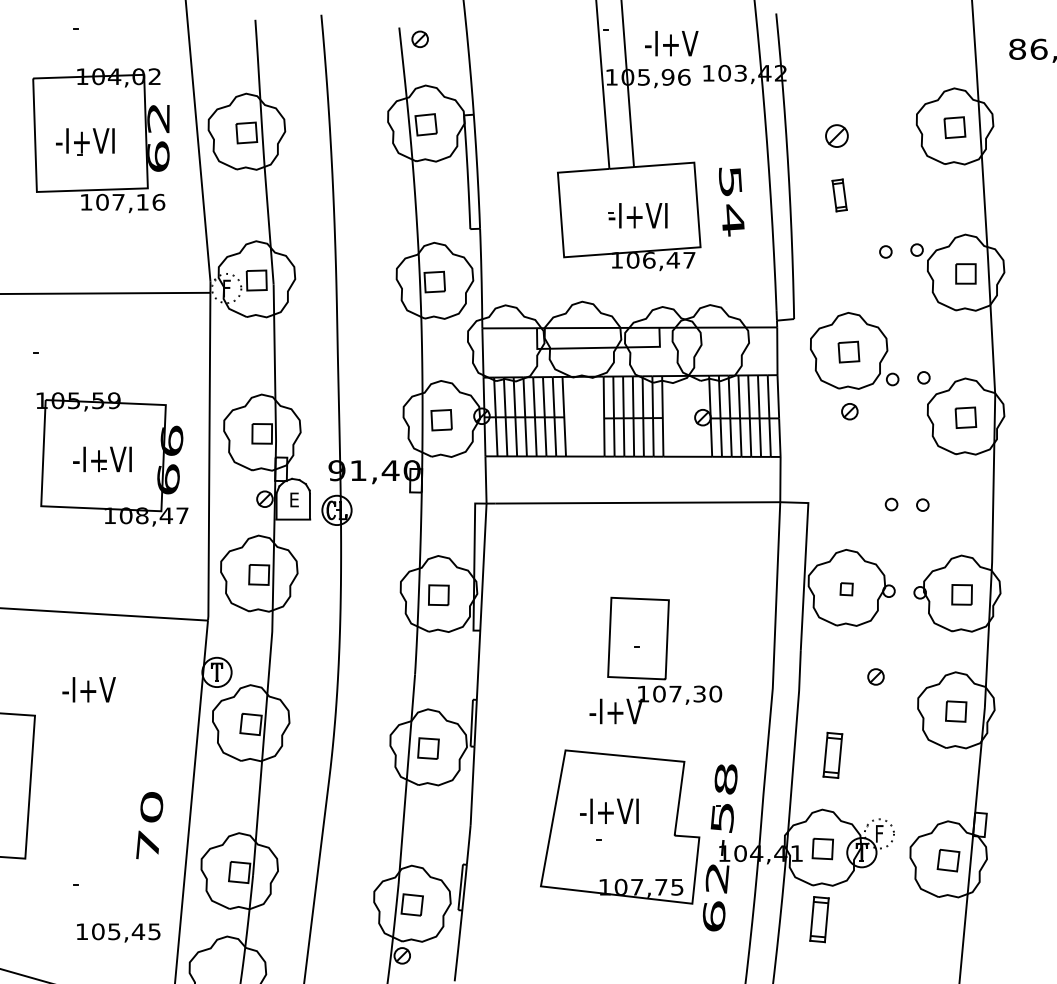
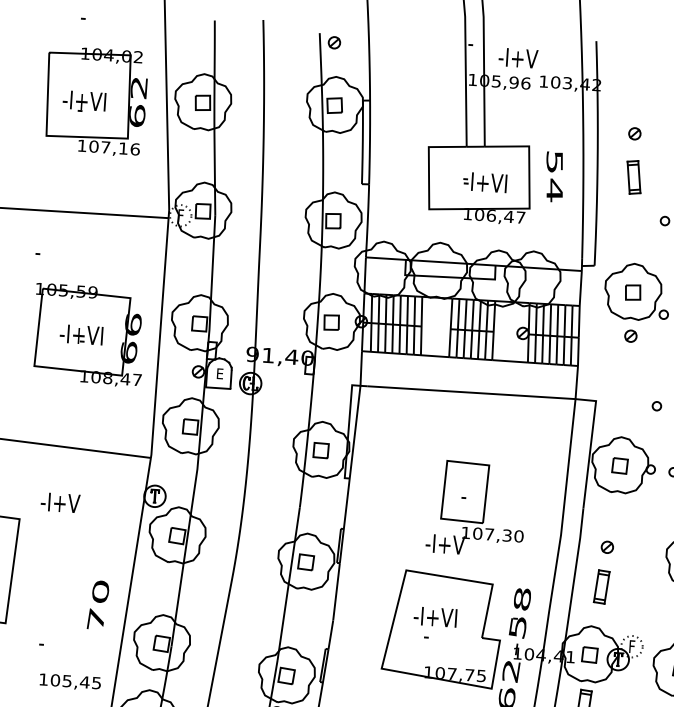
part: (836, 135) -> (634, 133), size x0.71
part: (839, 195) -> (633, 177), size x1.43
part: (846, 589) -> (619, 466), size x1.67
part: (875, 676) -> (607, 546), moved

